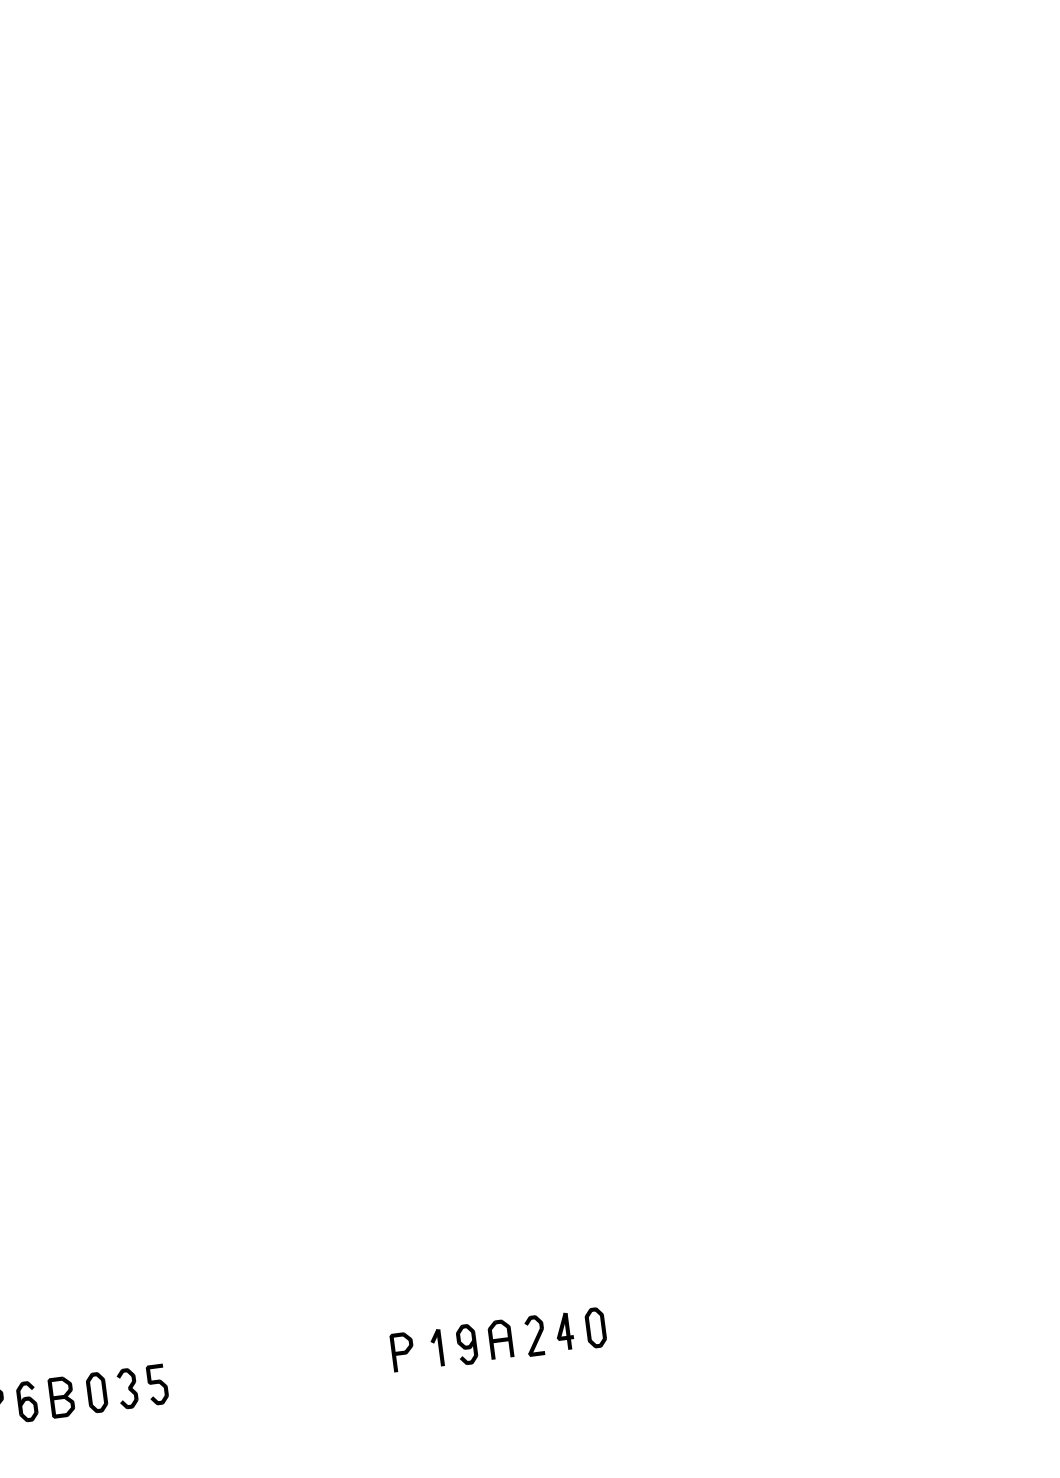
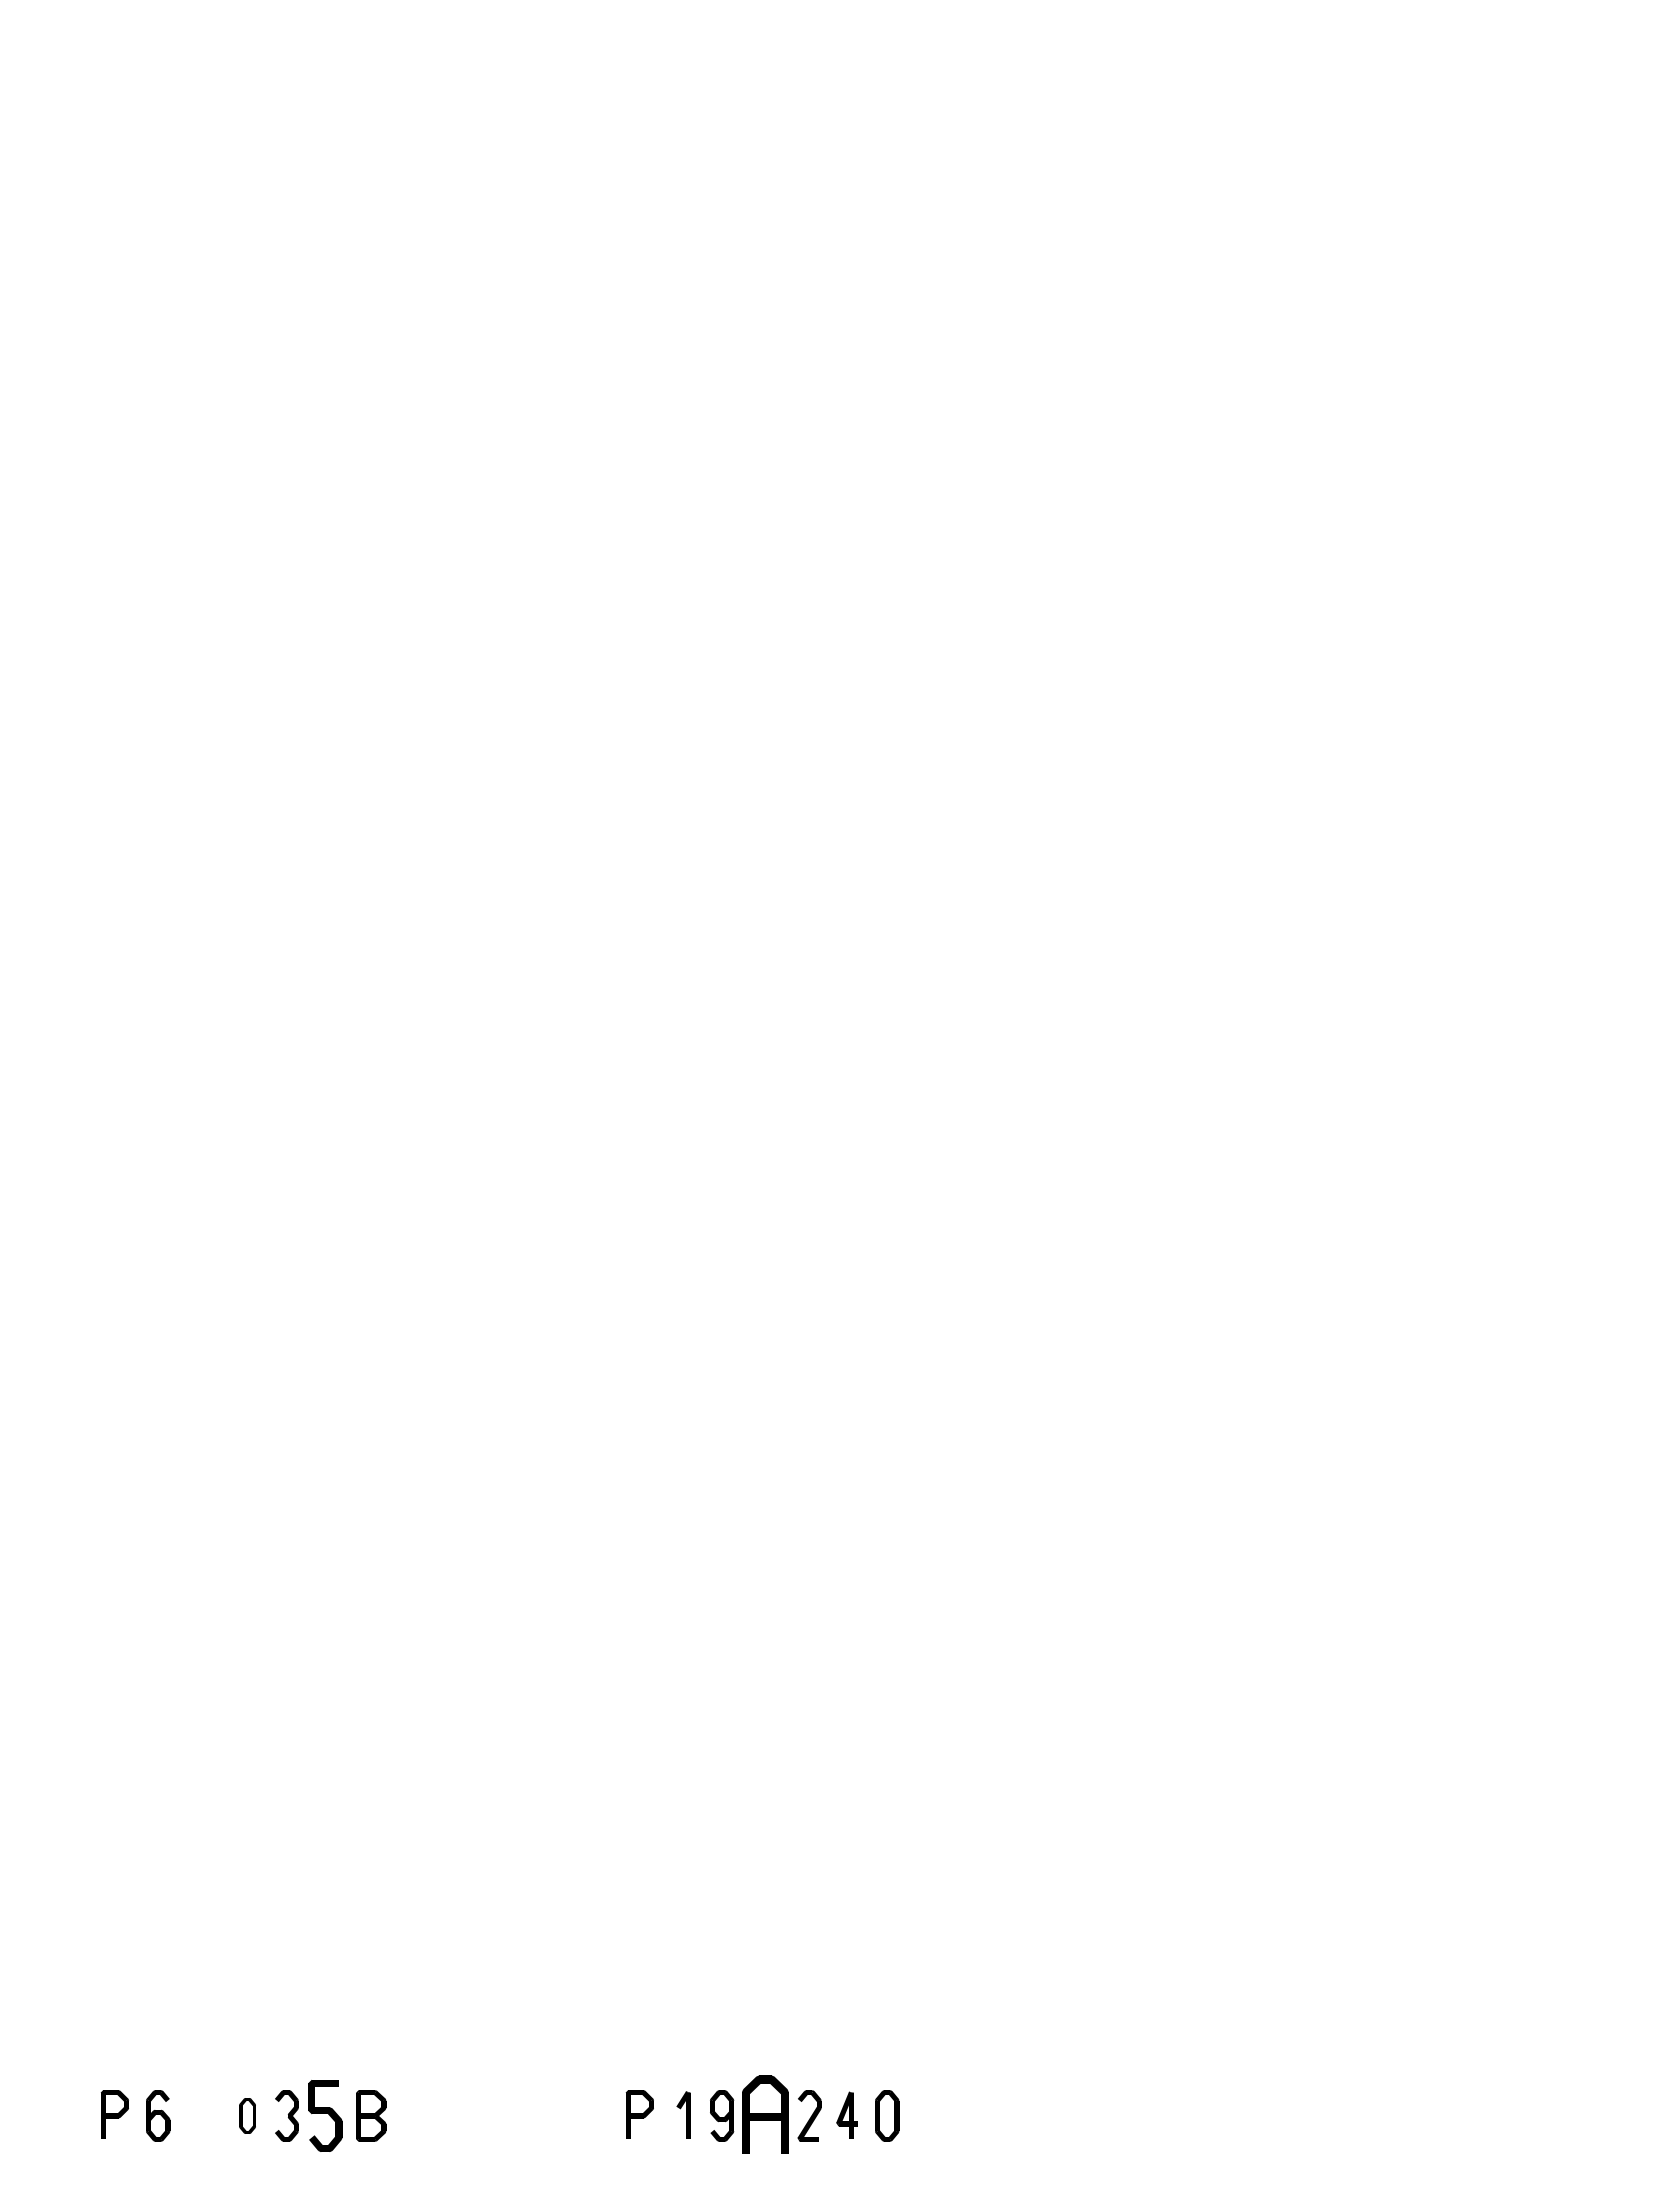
part: (500, 1339) -> (764, 2114), size x1.6
part: (157, 1384) -> (325, 2115), size x1.4
part: (96, 1392) -> (247, 2115), size x0.7
part: (61, 1396) -> (371, 2115), moved

